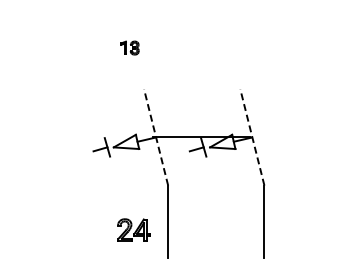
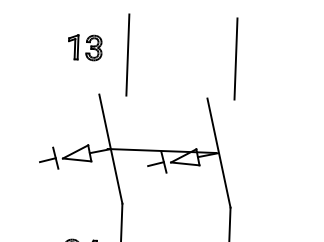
part: (129, 47) -> (84, 46), size x1.67
line: (168, 53) -> (128, 55), added
line: (264, 53) -> (236, 59), added
line: (156, 137) -> (111, 149), dashed -> solid
line: (252, 137) -> (219, 153), dashed -> solid

